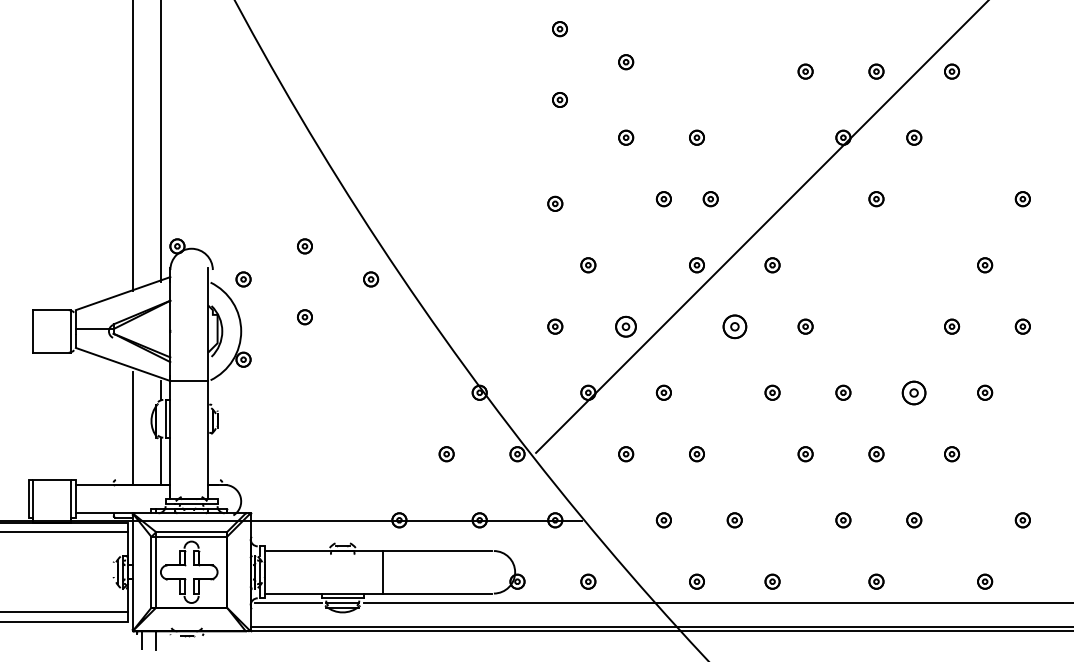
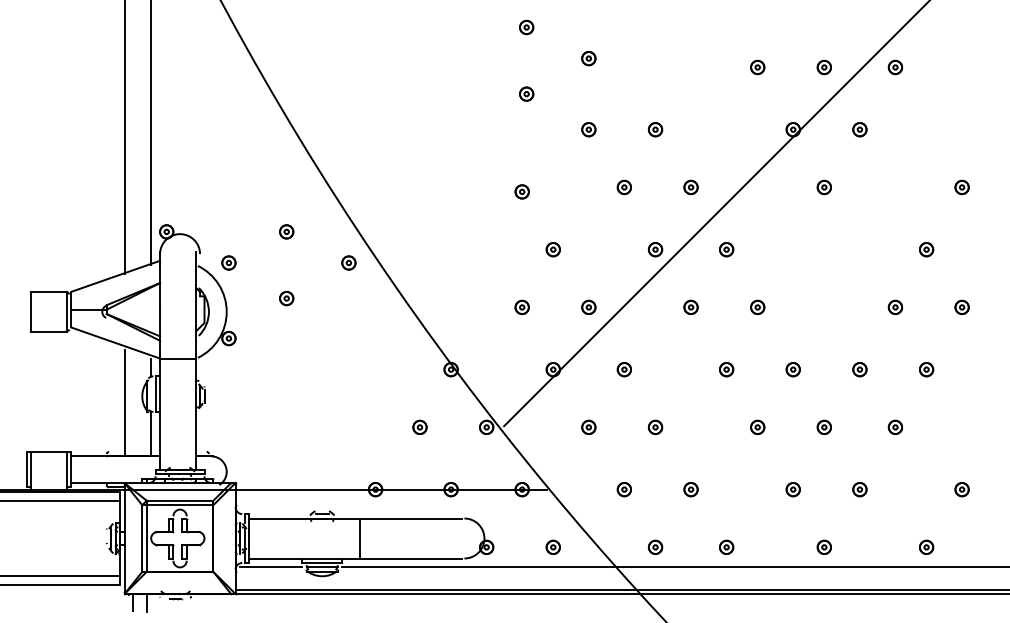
part: (710, 199) -> (690, 187), moved
part: (626, 326) -> (589, 307), size x0.71
part: (734, 326) -> (690, 307), size x0.62
part: (914, 392) -> (860, 369), size x0.62

